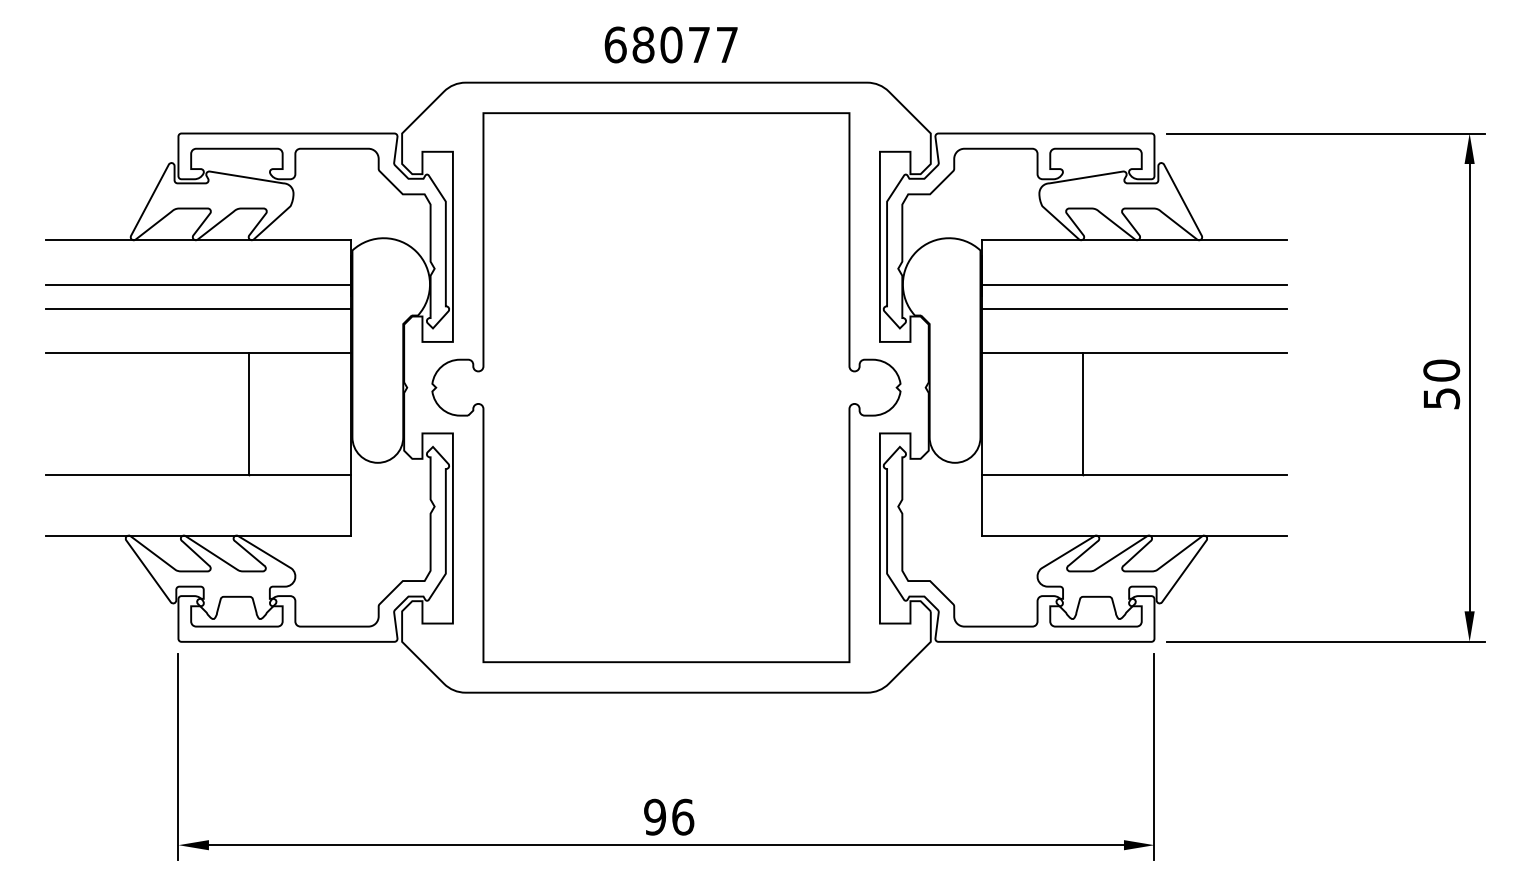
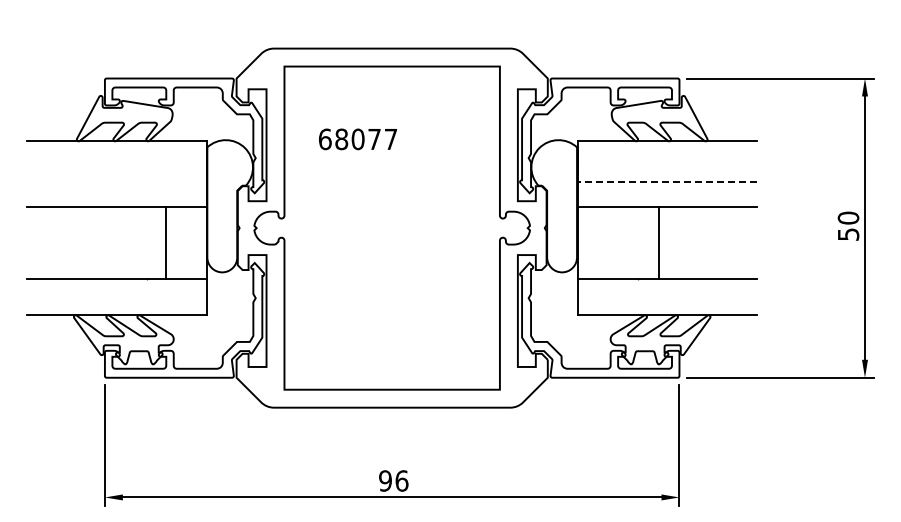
text: (670, 45) -> (357, 139), moved
line: (198, 284) -> (116, 167), removed
line: (1134, 284) -> (667, 167), removed
line: (198, 308) -> (116, 181), removed
line: (1134, 308) -> (667, 181), solid -> dashed
line: (249, 413) -> (165, 243), moved
line: (1083, 413) -> (658, 243), moved

